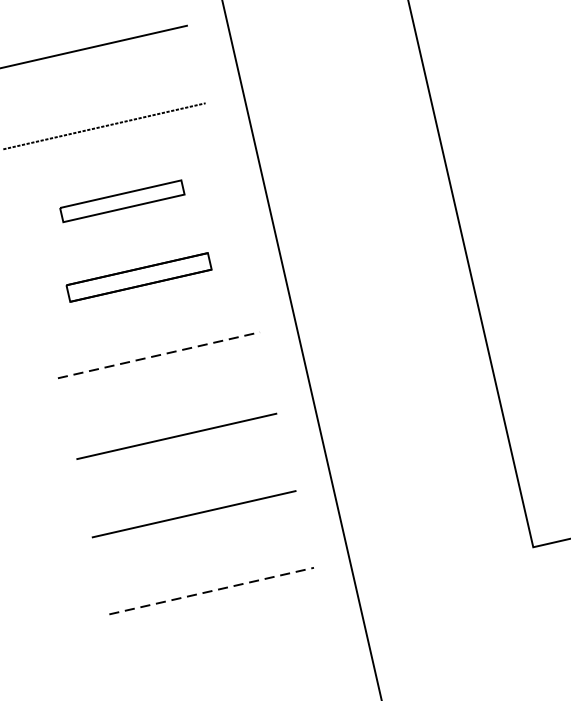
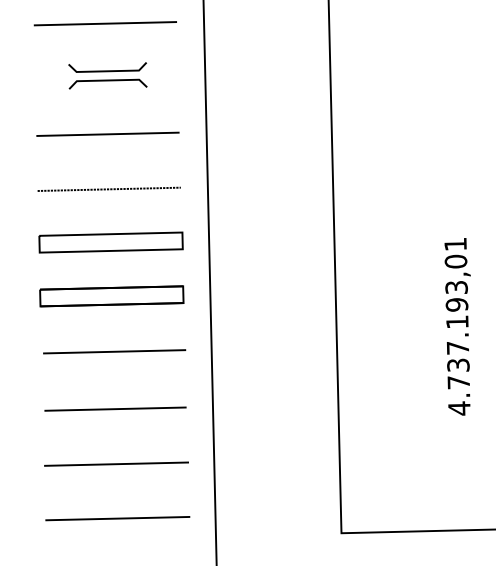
part: (121, 201) -> (110, 242), size x1.67
part: (138, 277) -> (111, 296), size x1.43
line: (158, 354) -> (114, 351), dashed -> solid
line: (212, 590) -> (118, 518), dashed -> solid

